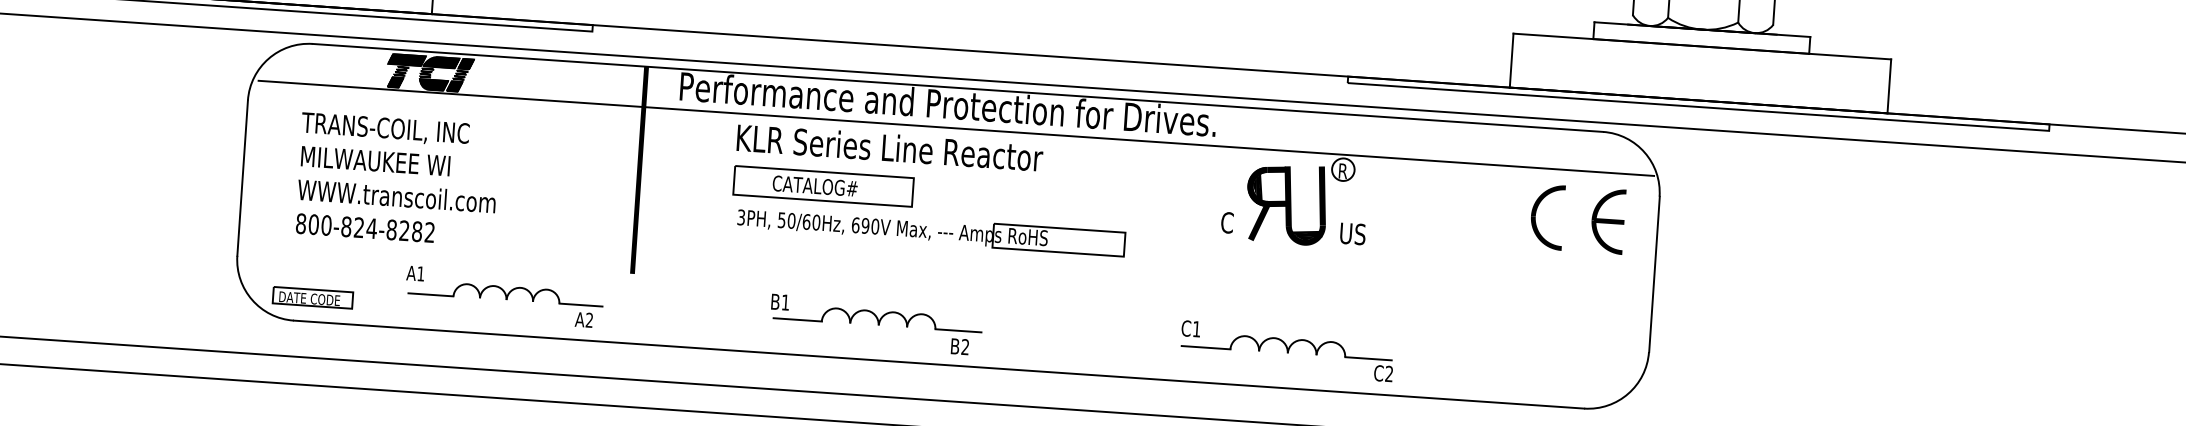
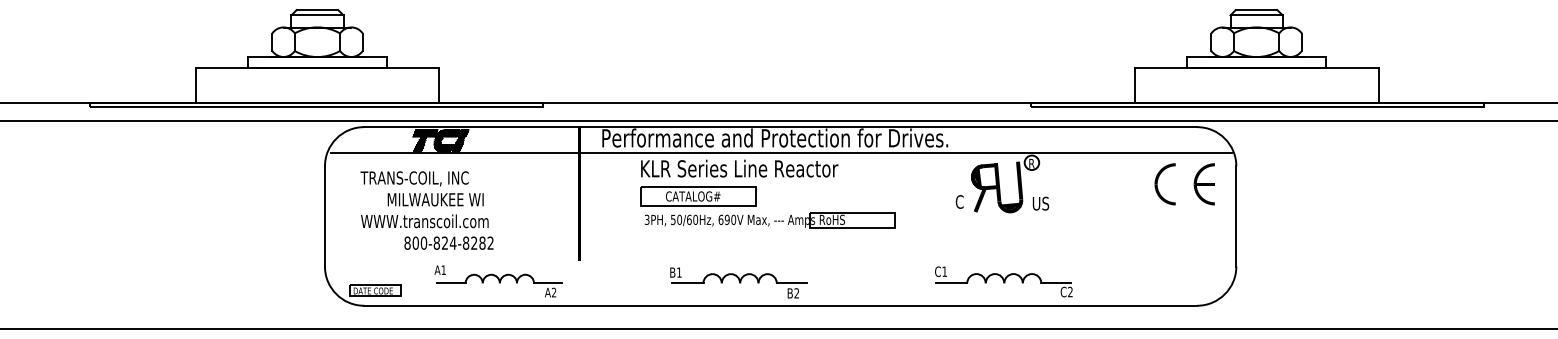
text: (375, 160) -> (435, 199), moved
text: (364, 227) -> (448, 242), moved

